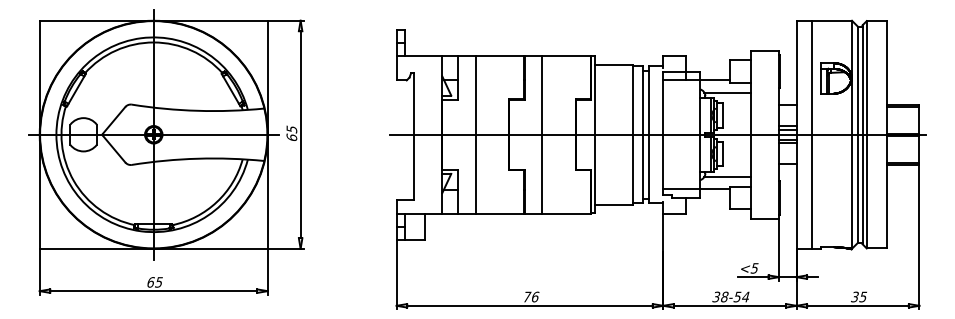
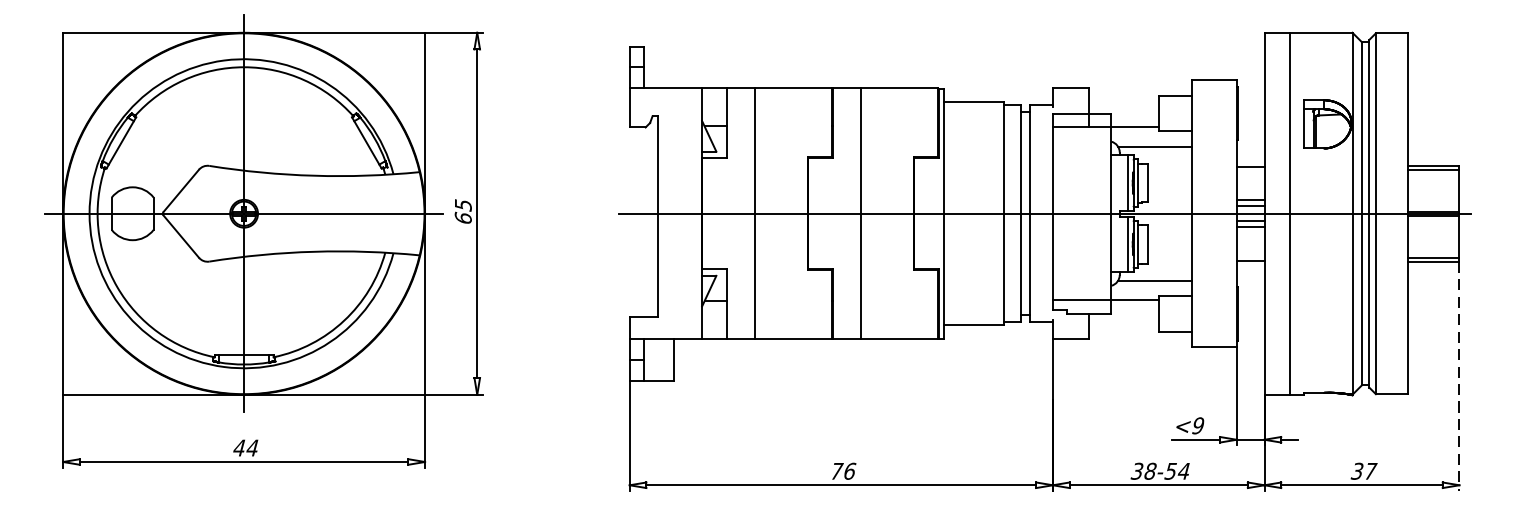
line: (919, 237) -> (1459, 376), solid -> dashed
text: (754, 268) -> (1197, 426), <5 -> <9
text: (154, 282) -> (245, 448), 65 -> 44
text: (863, 296) -> (1370, 470), 35 -> 37

